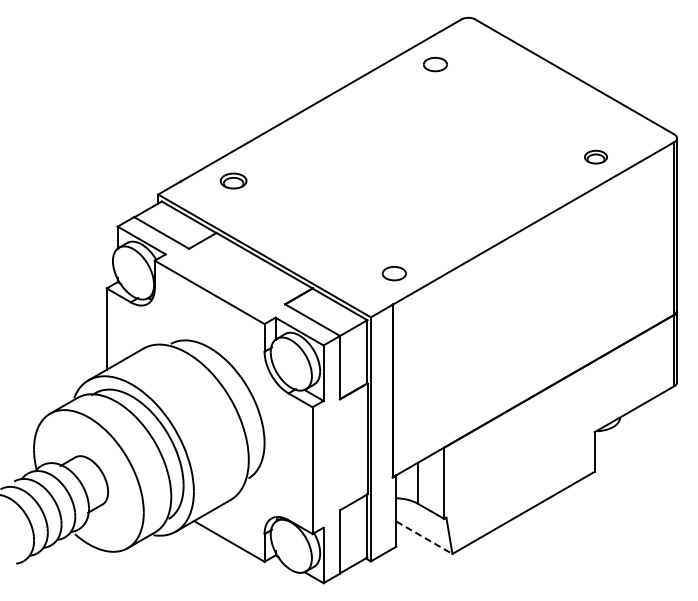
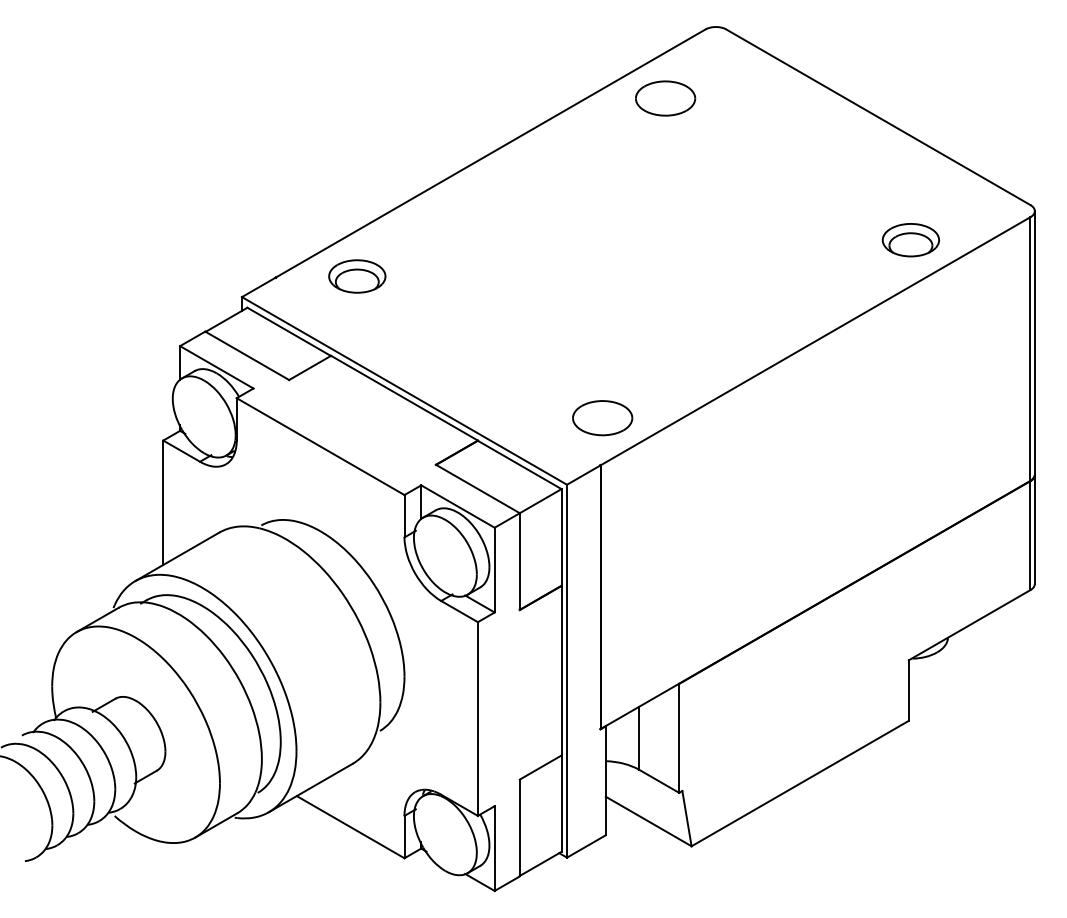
part: (435, 64) -> (665, 98), size x1.67
part: (595, 156) -> (910, 238), size x1.67
part: (233, 180) -> (357, 275), size x1.43
part: (394, 273) -> (603, 417), size x1.67
line: (424, 537) -> (648, 821), dashed -> solid

